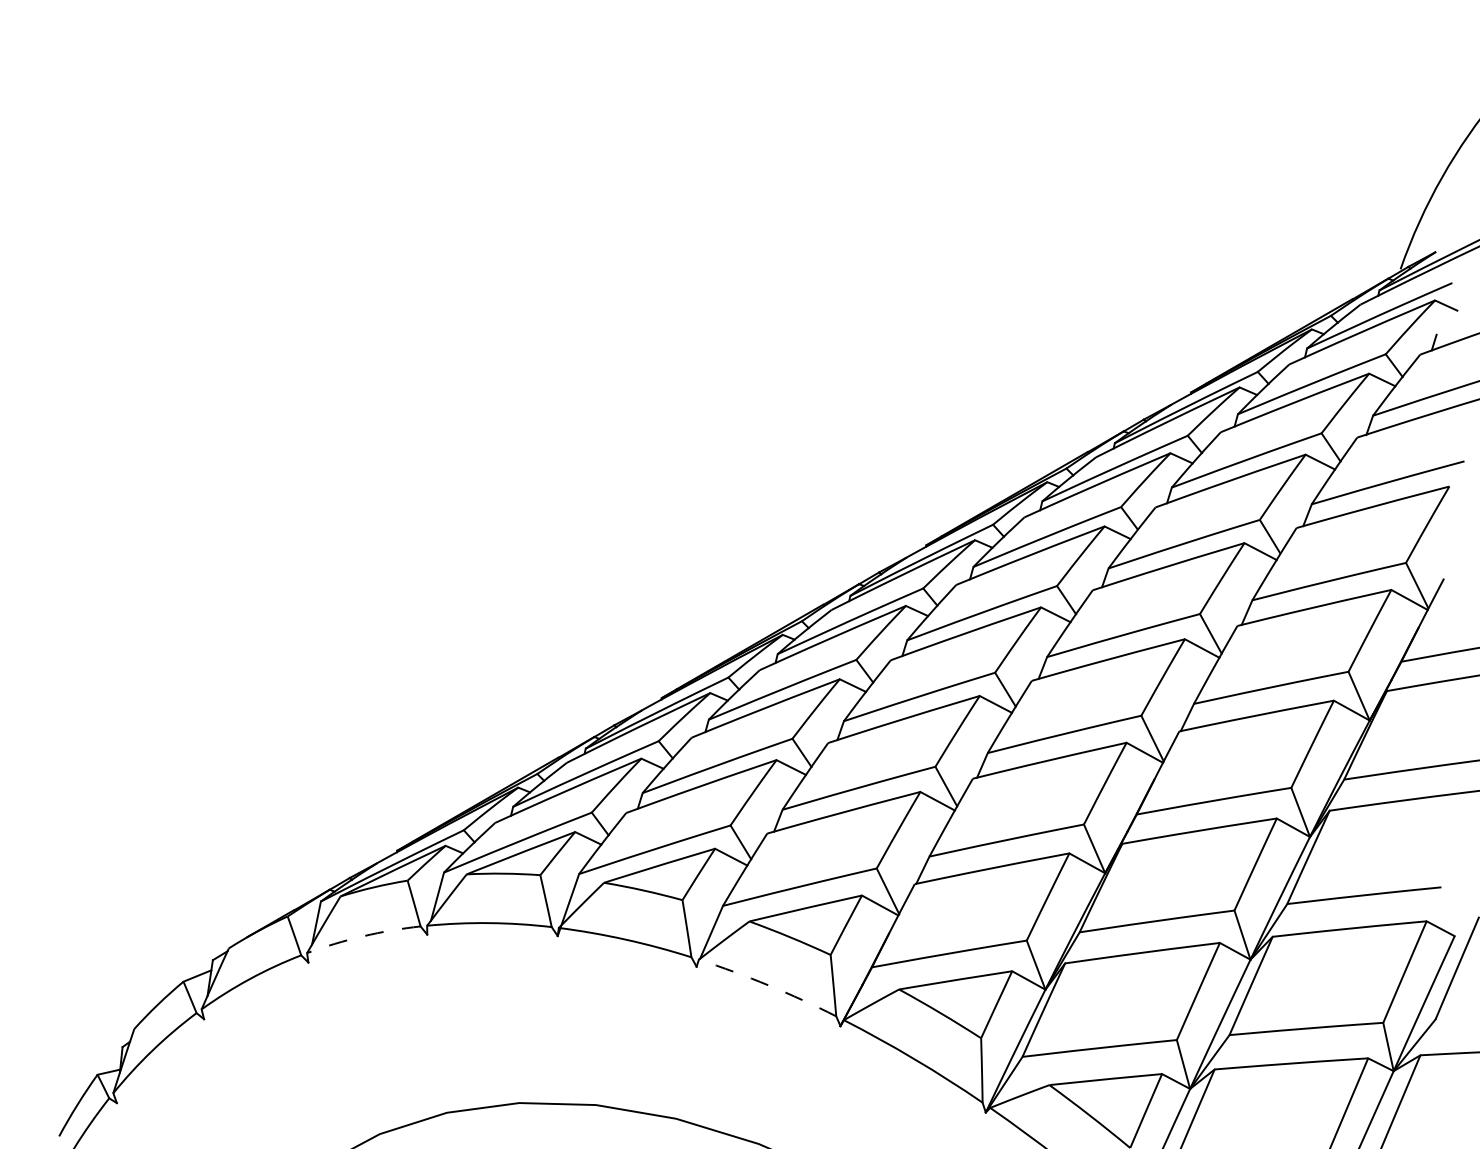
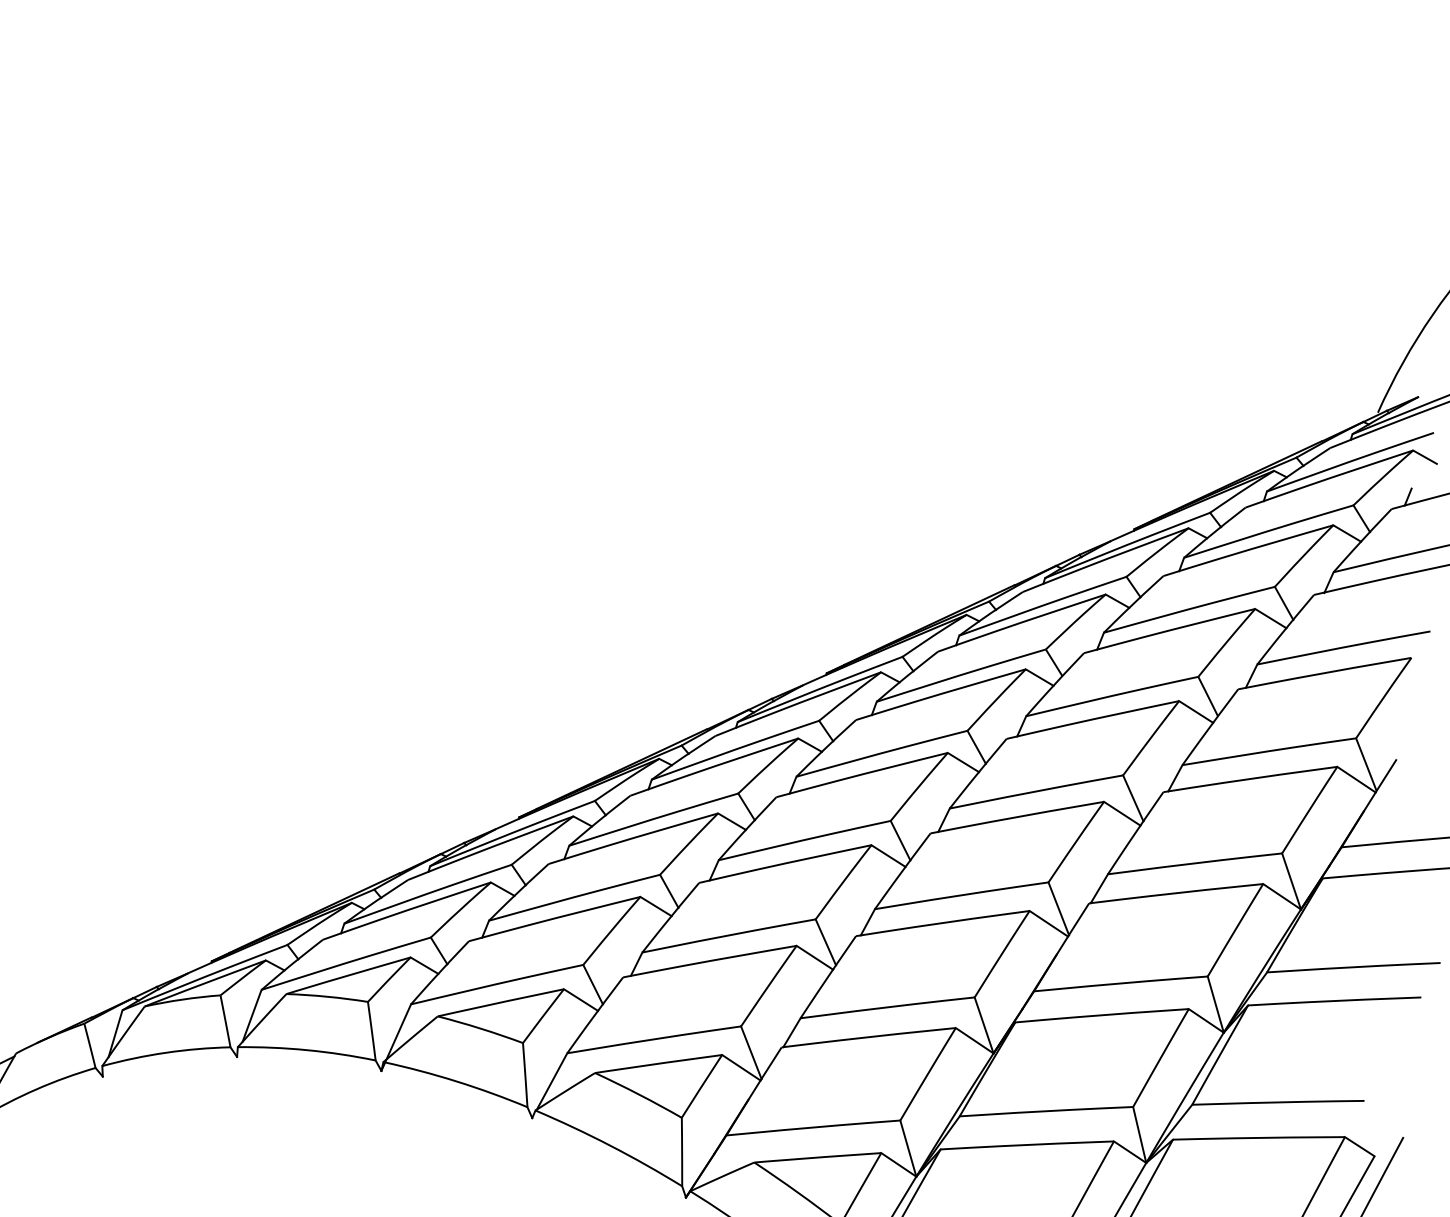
arc: (363, 936) -> (166, 1053), dashed -> solid
arc: (768, 985) -> (610, 1145), dashed -> solid

